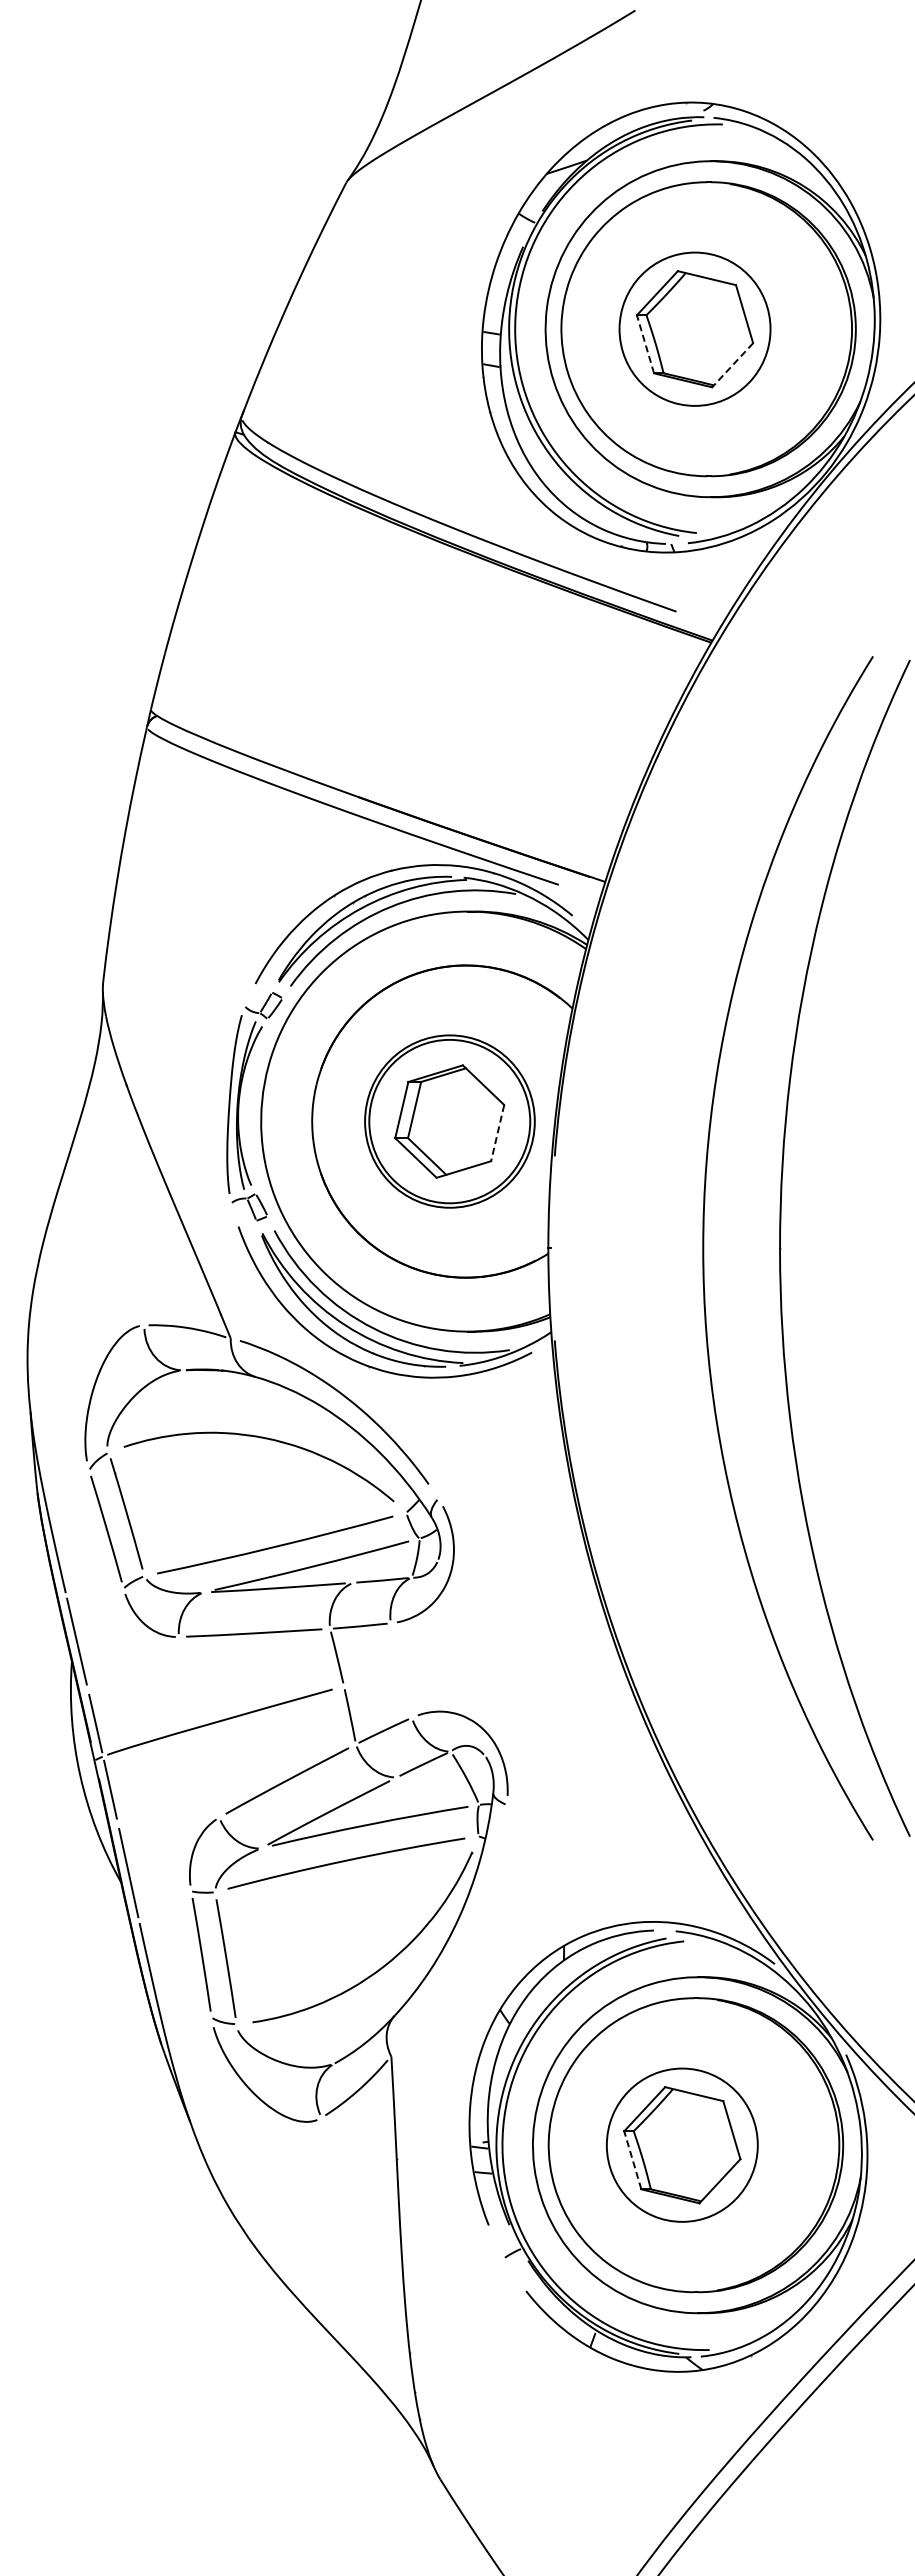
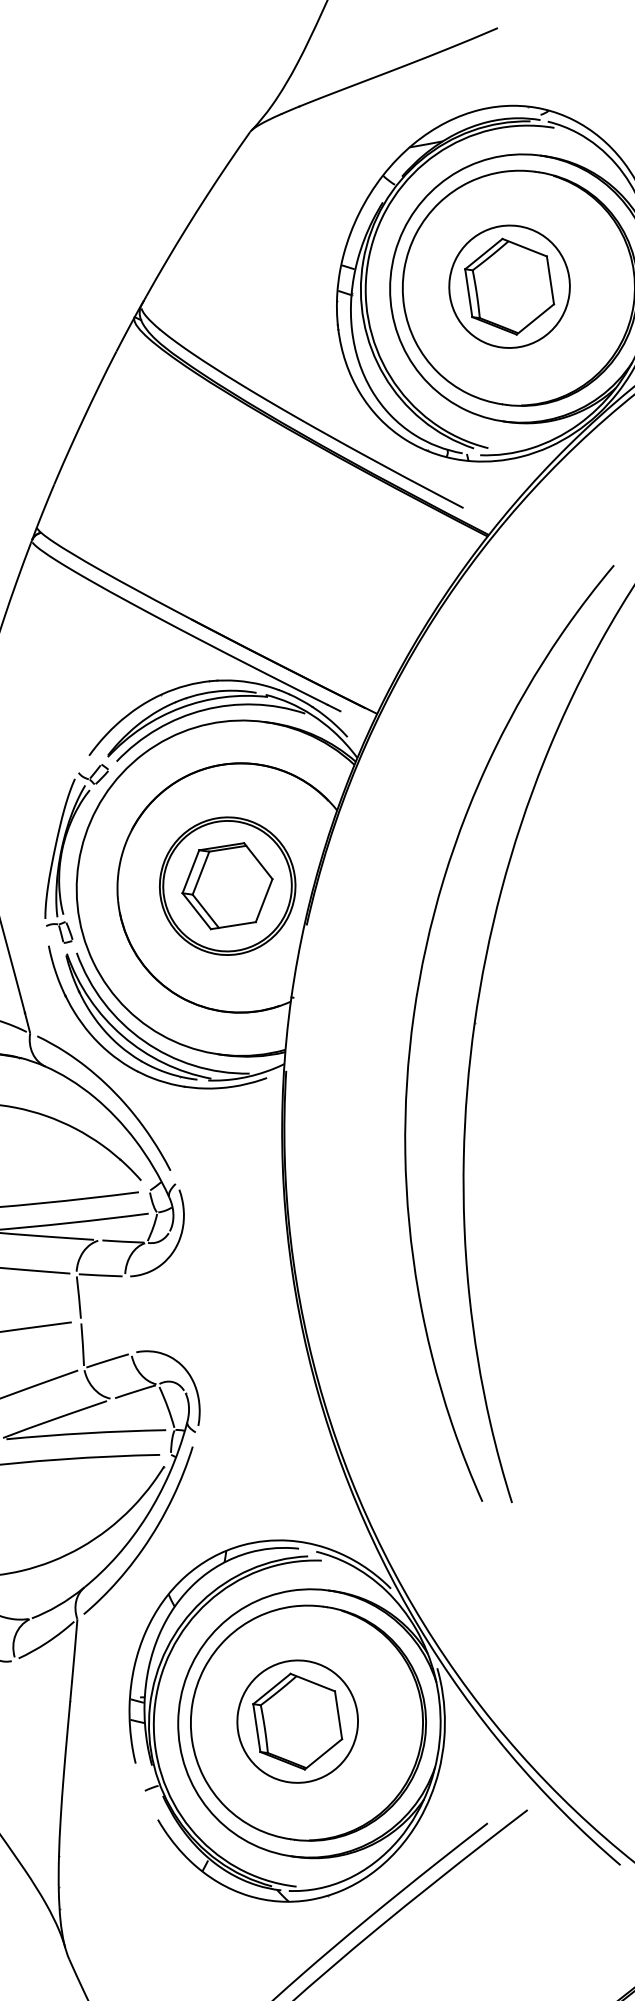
line: (645, 343) -> (468, 292), dashed -> solid
line: (732, 365) -> (535, 319), dashed -> solid
line: (497, 1133) -> (263, 900), dashed -> solid
part: (466, 1942) -> (149, 1537), added
line: (632, 2159) -> (256, 1727), dashed -> solid

